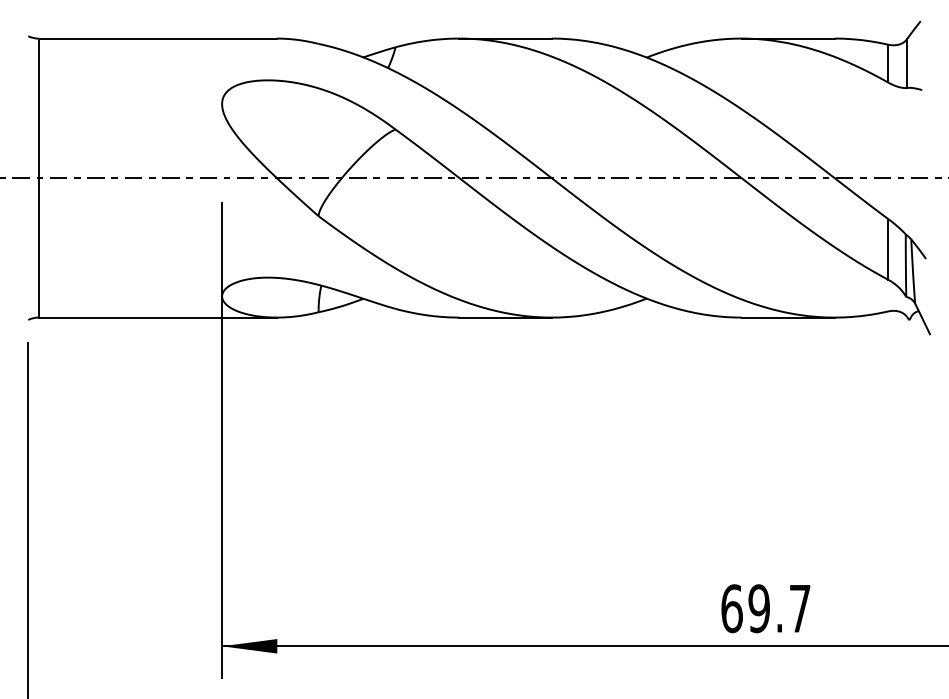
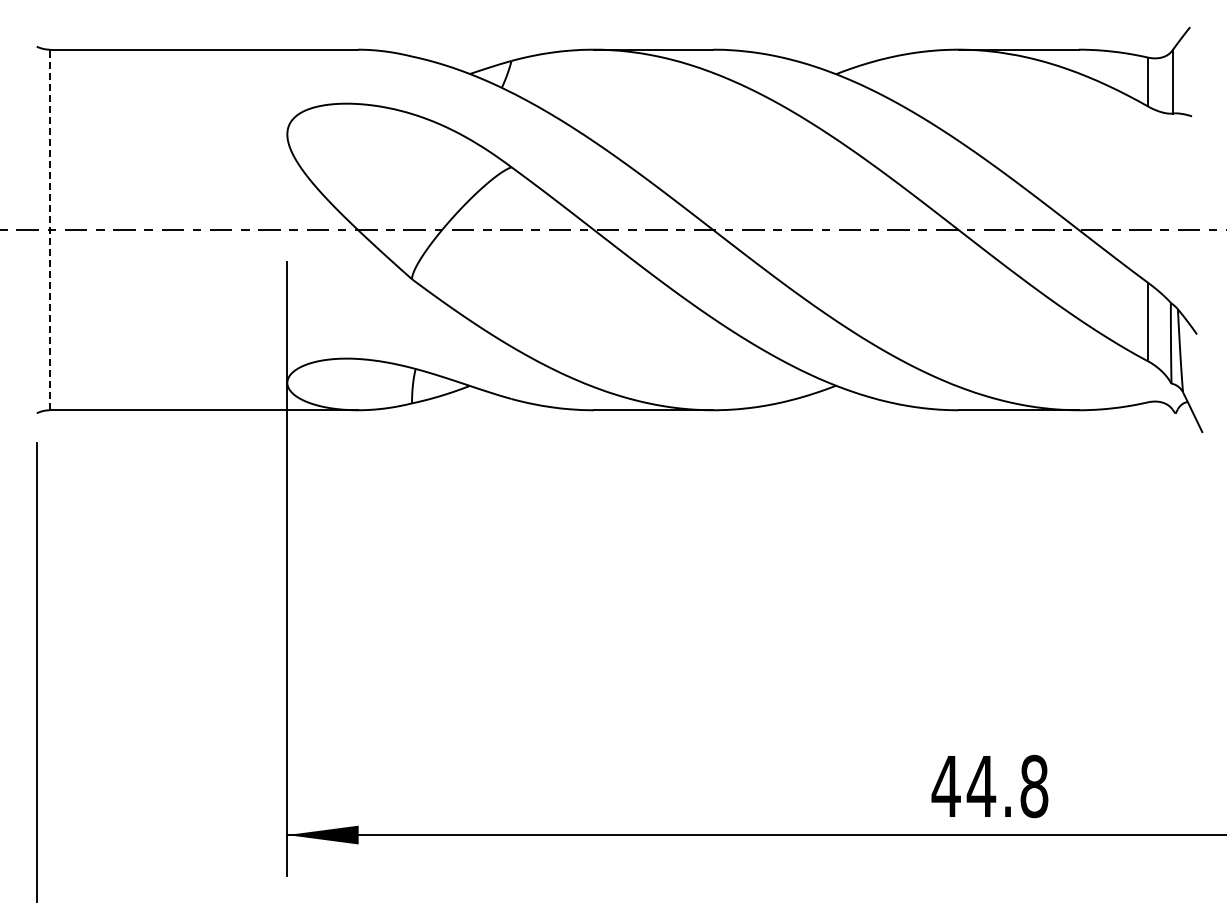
line: (38, 177) -> (50, 229), solid -> dashed
text: (765, 608) -> (989, 786), 69.7 -> 44.8

